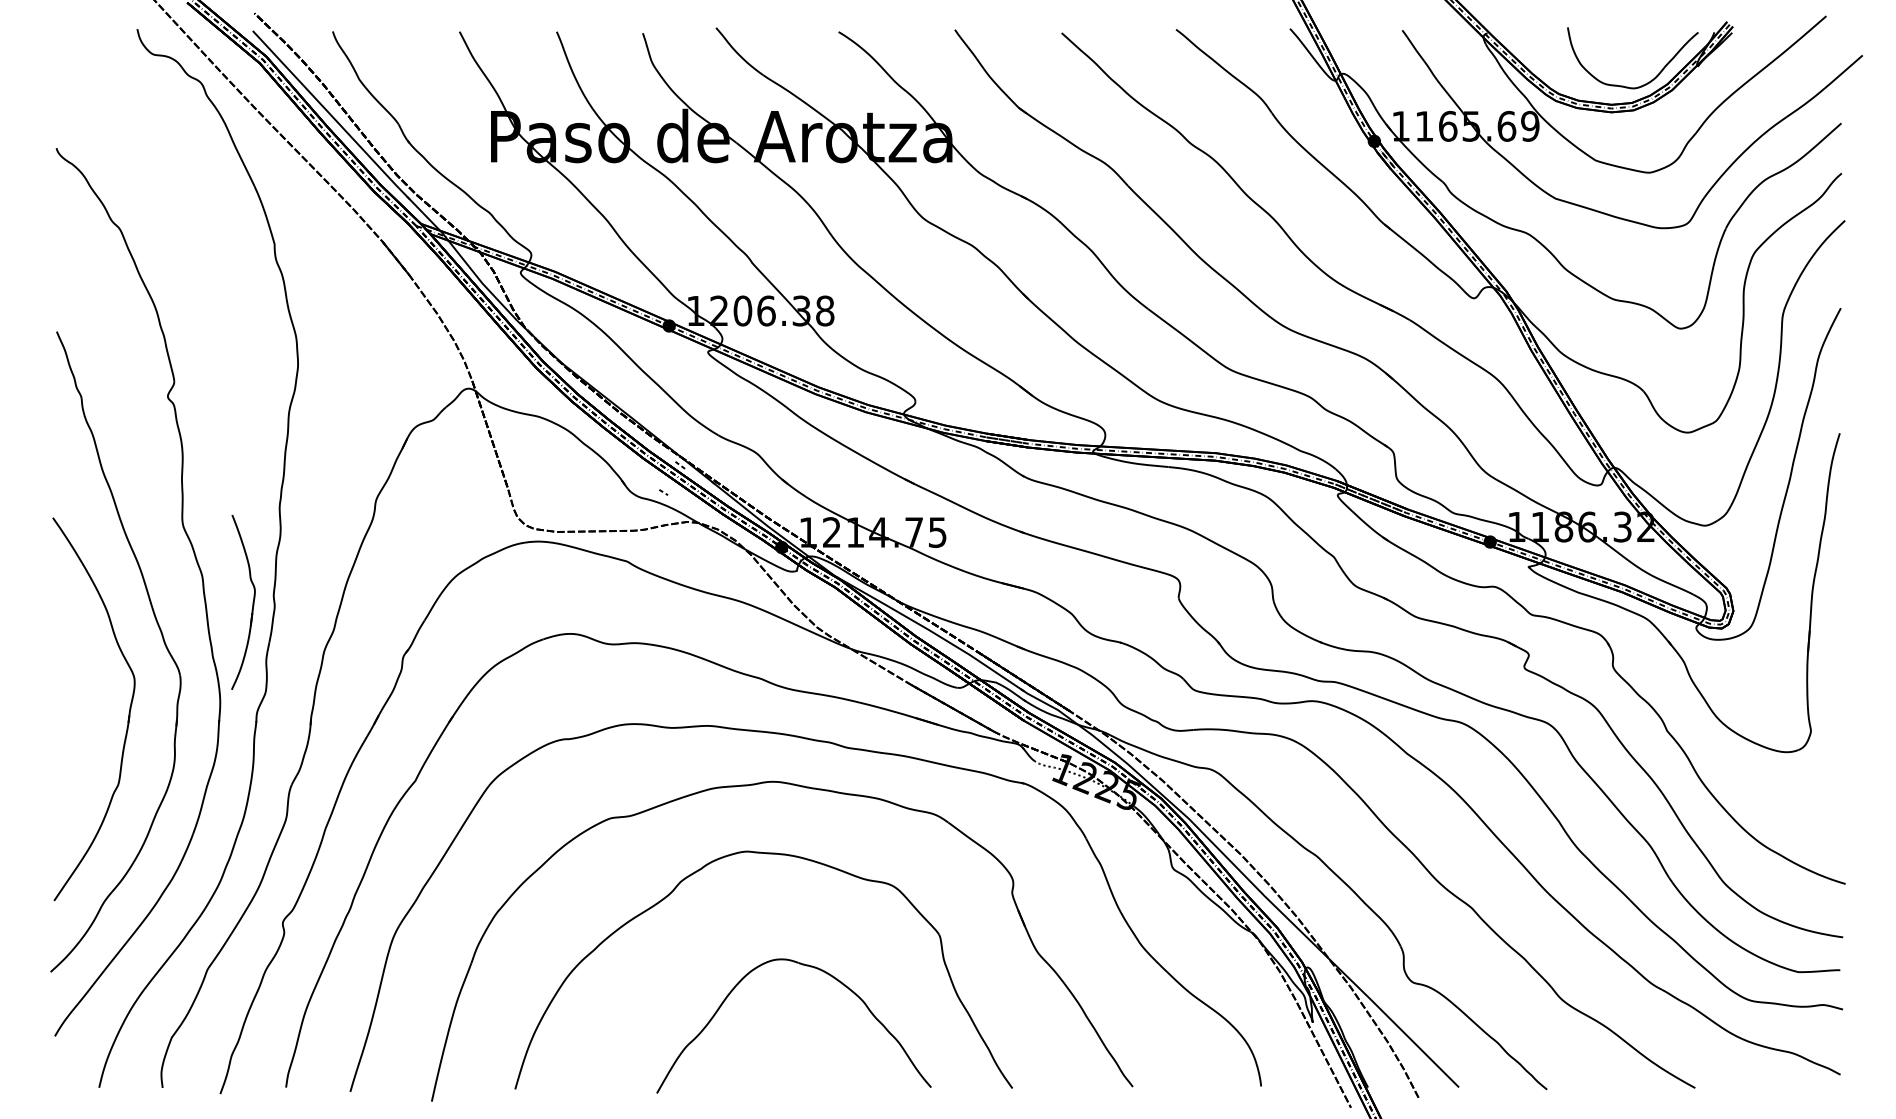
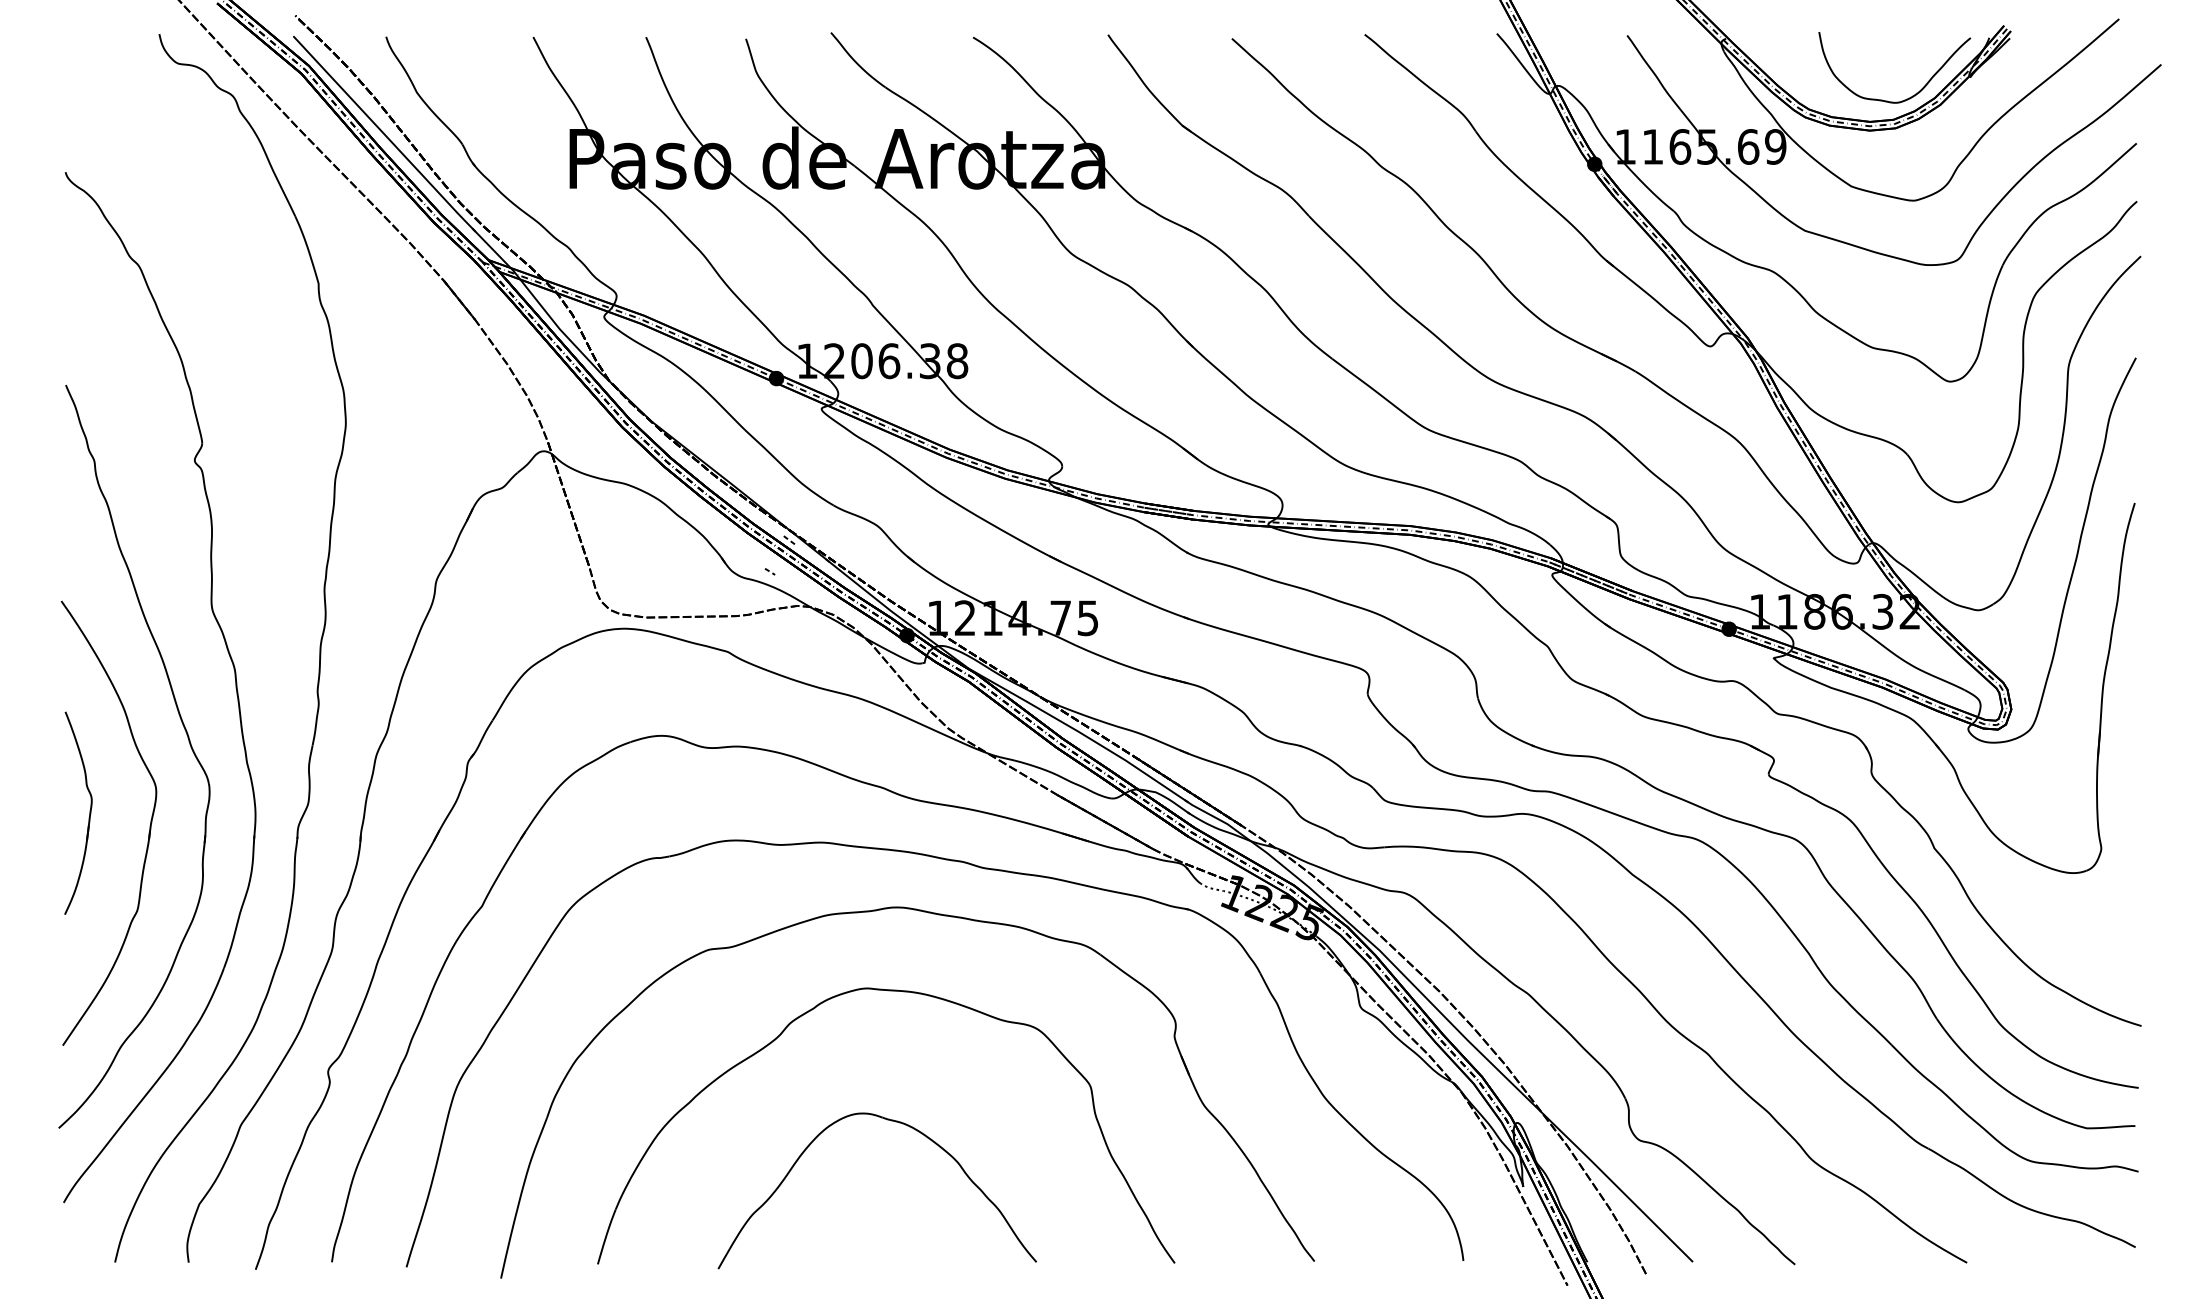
part: (252, 601) -> (89, 812), moved
part: (809, 967) -> (895, 1122), moved

